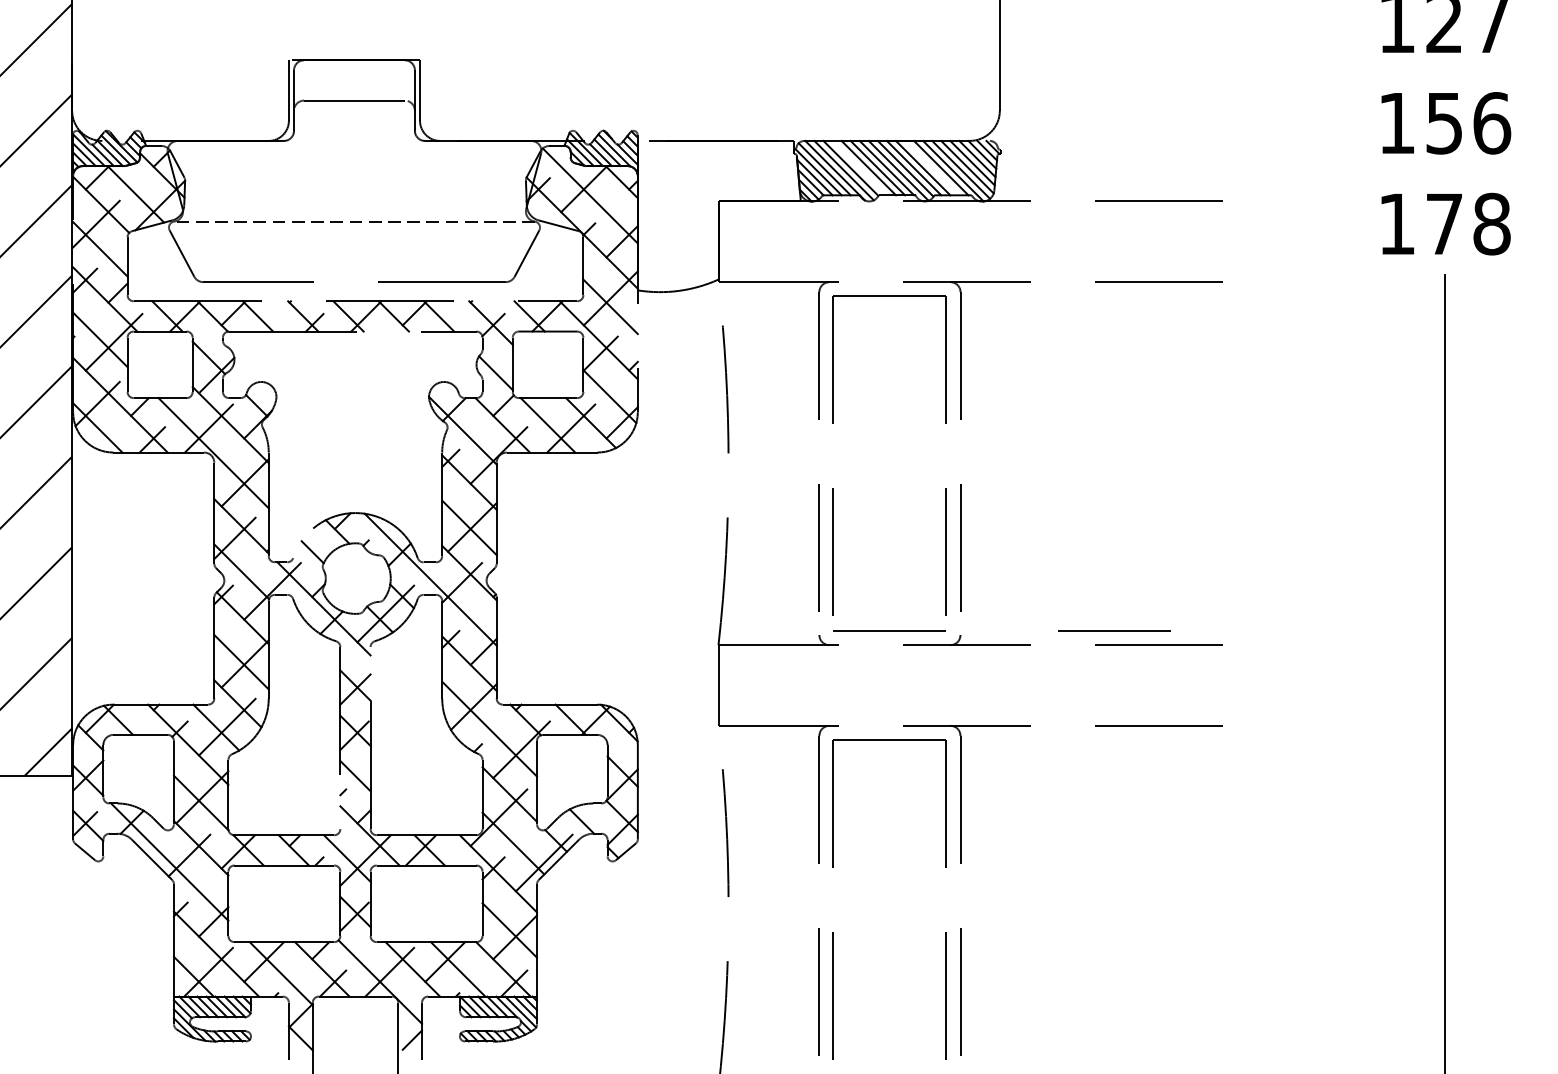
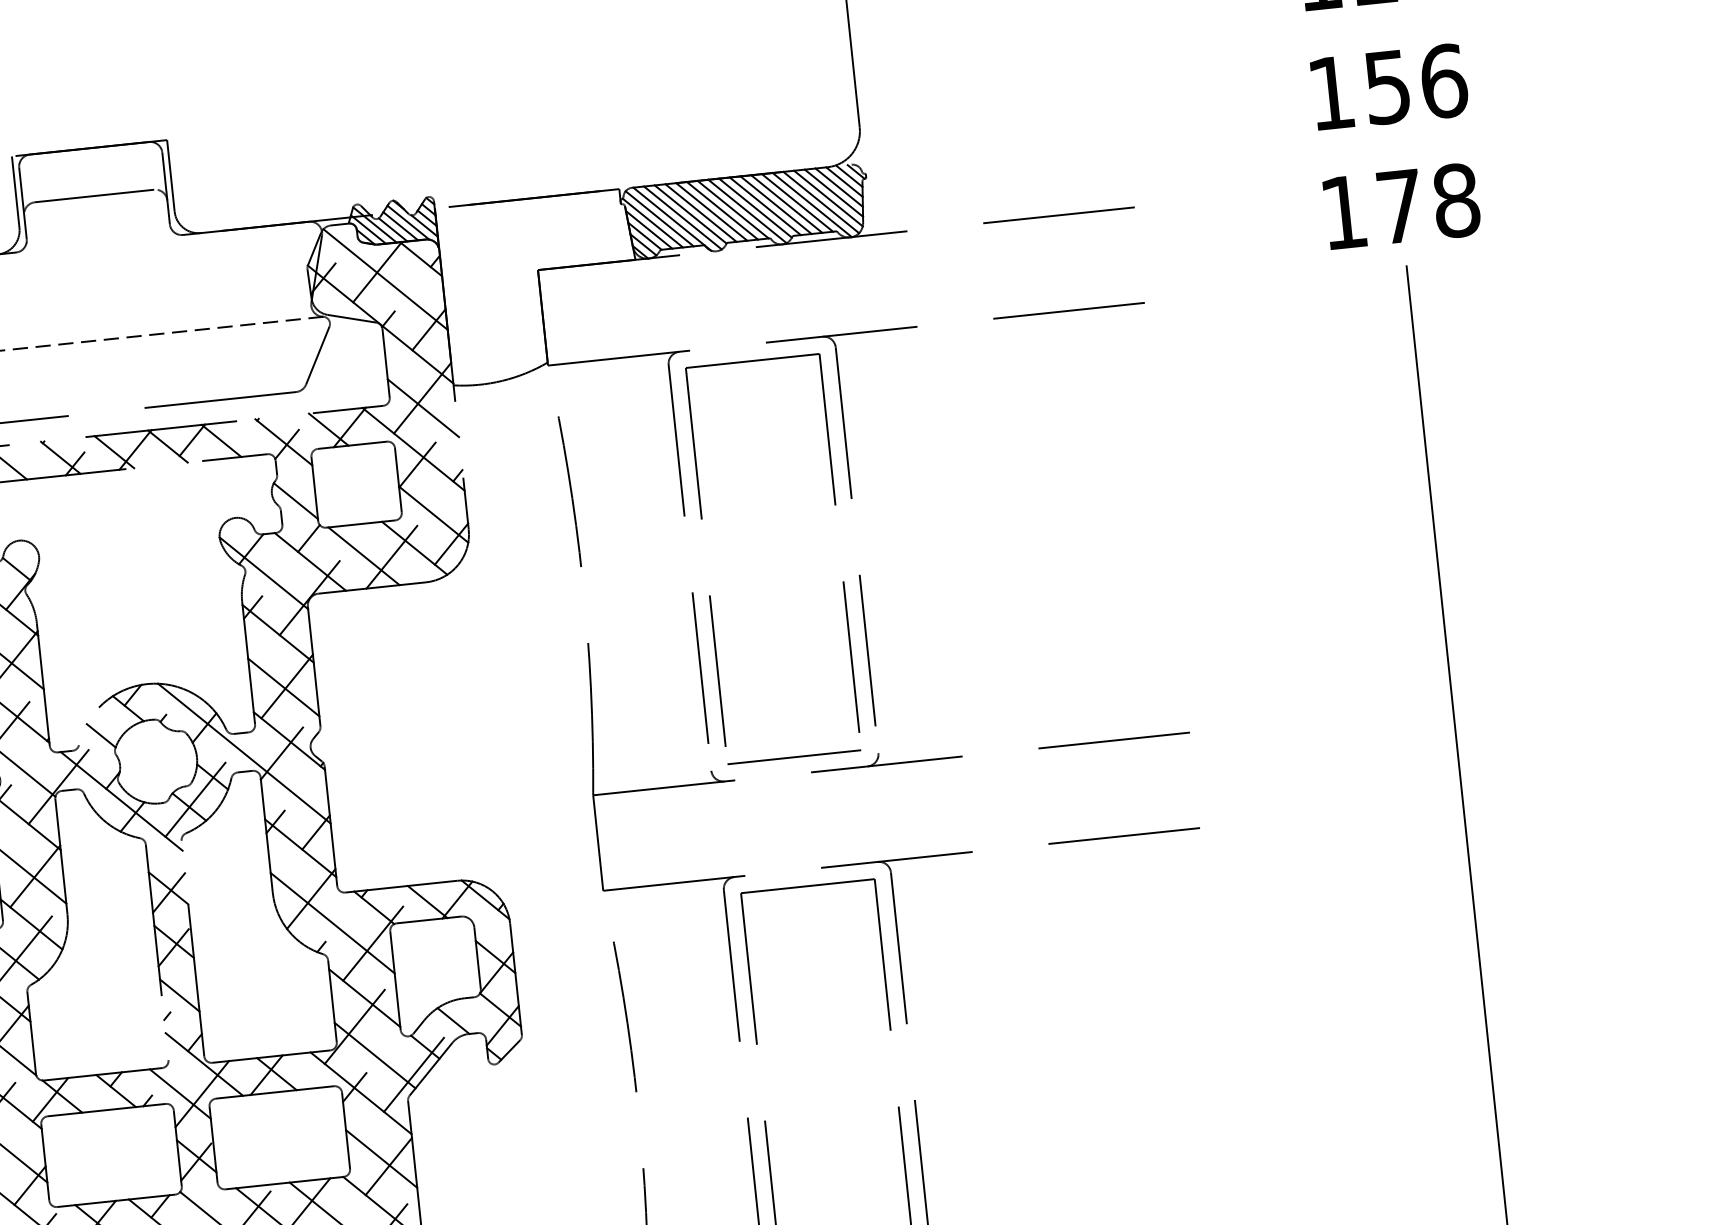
line: (859, 167) -> (700, 212), added
line: (932, 167) -> (787, 203), added
line: (1114, 630) -> (1060, 728), removed

